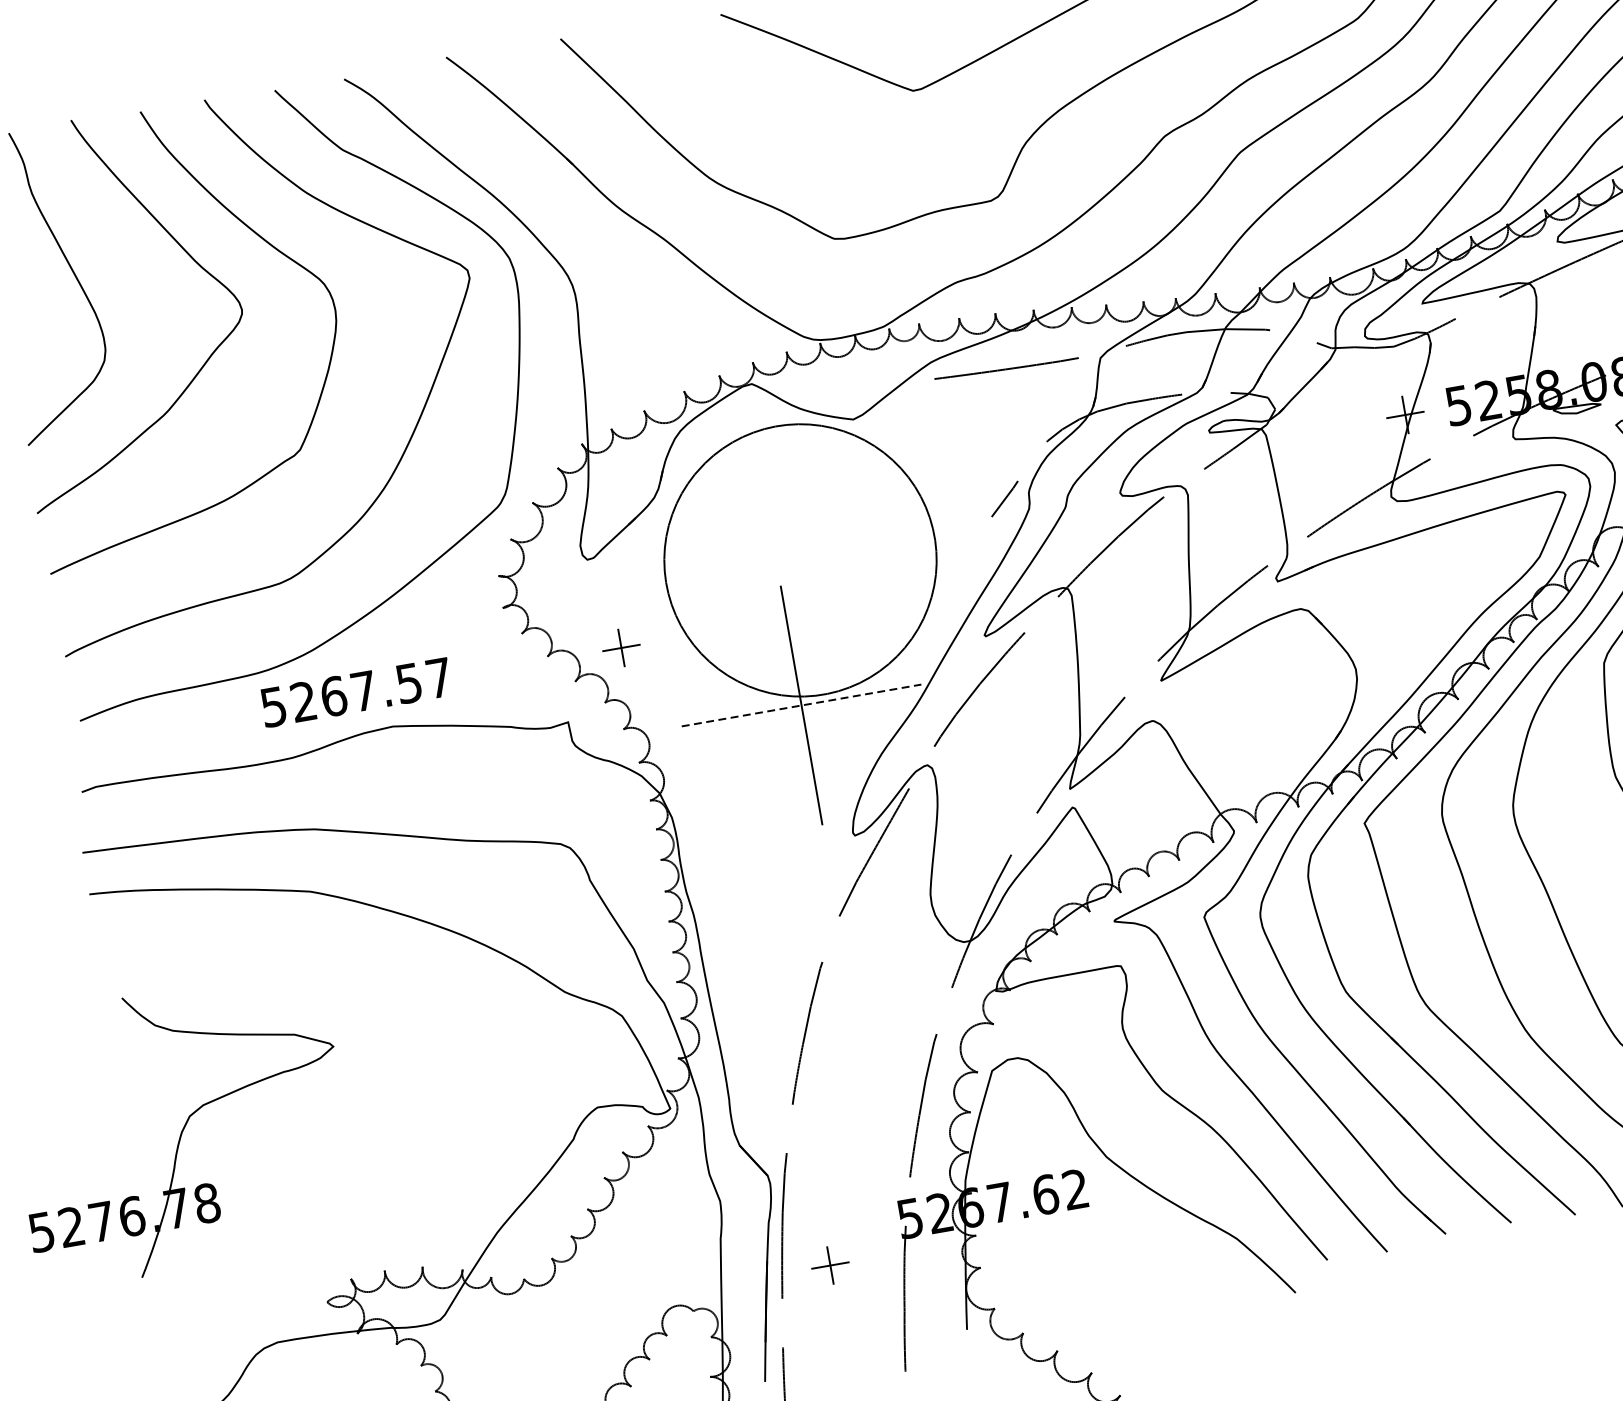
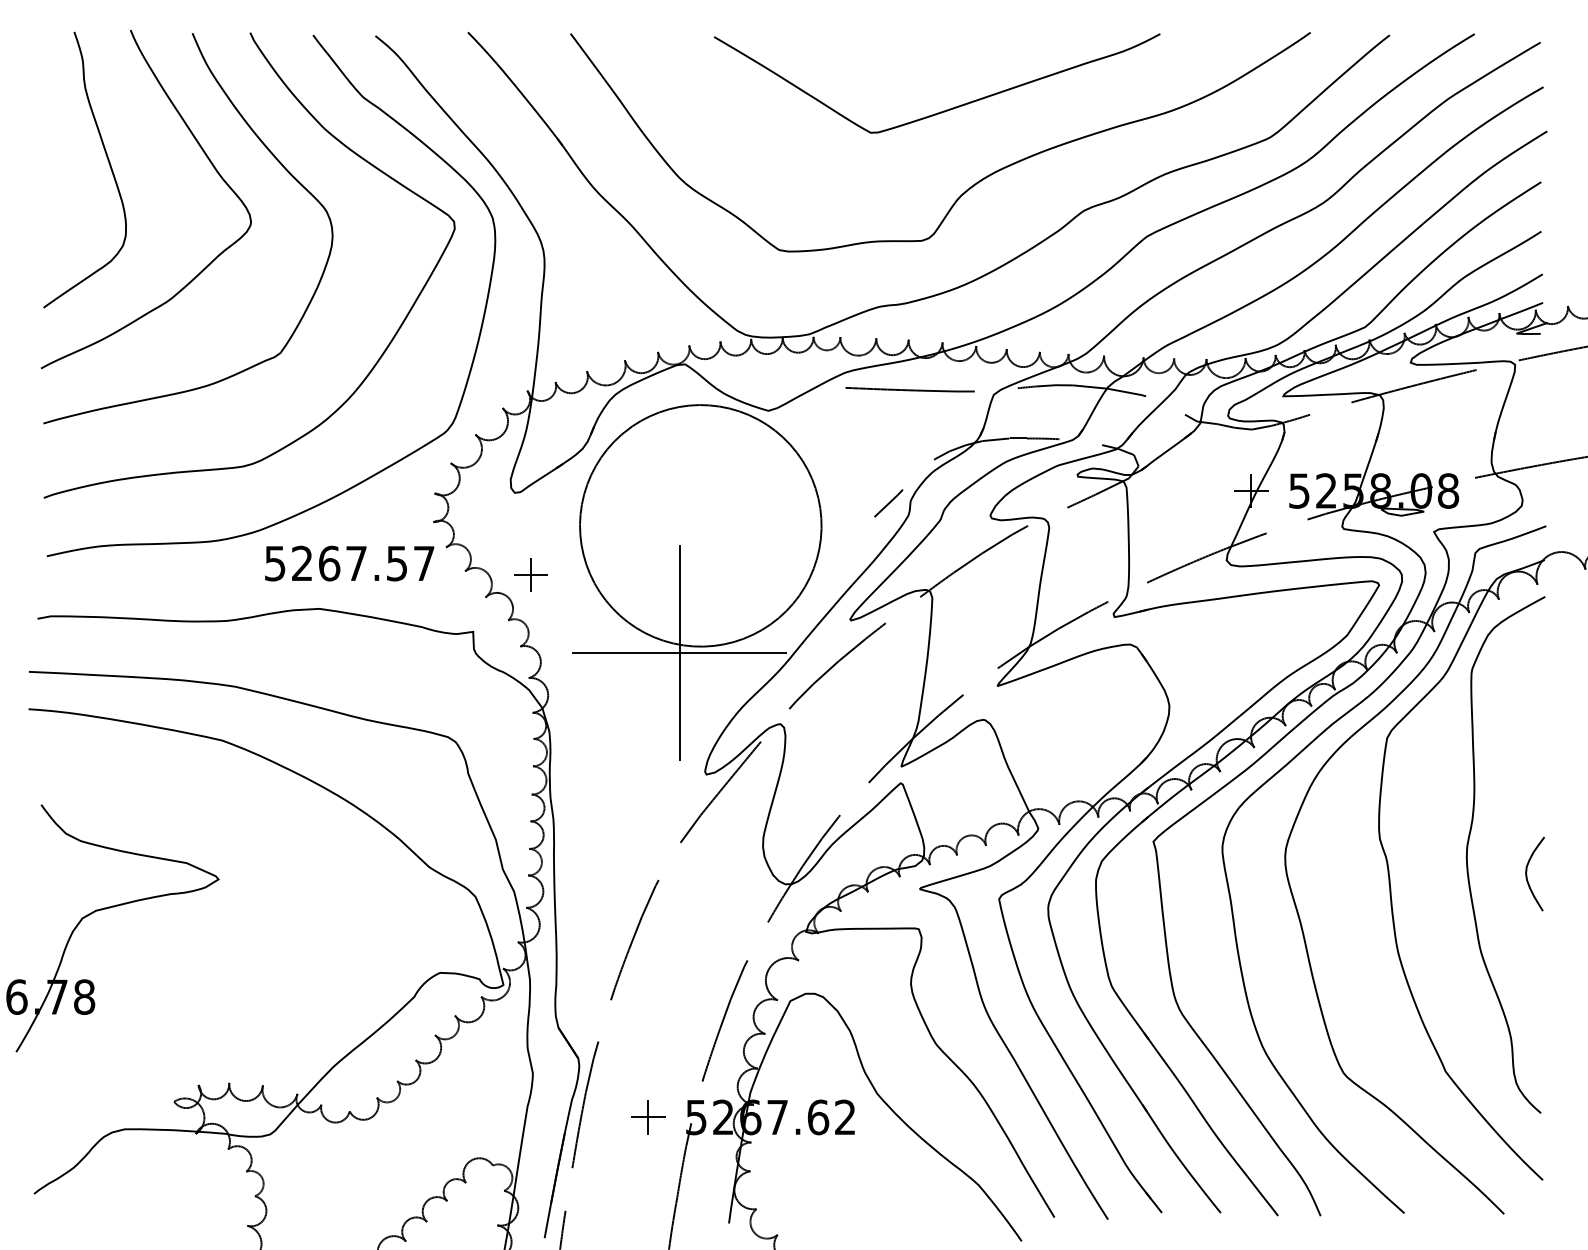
text: (356, 692) -> (349, 563), moved
line: (801, 705) -> (679, 652), dashed -> solid
part: (830, 1265) -> (648, 1117), moved

